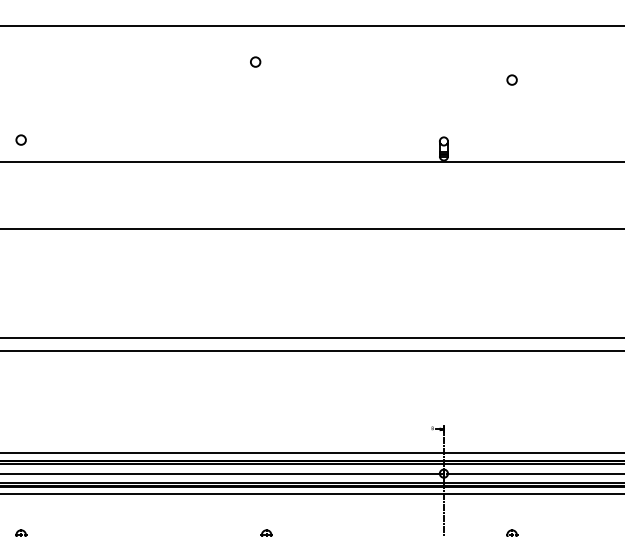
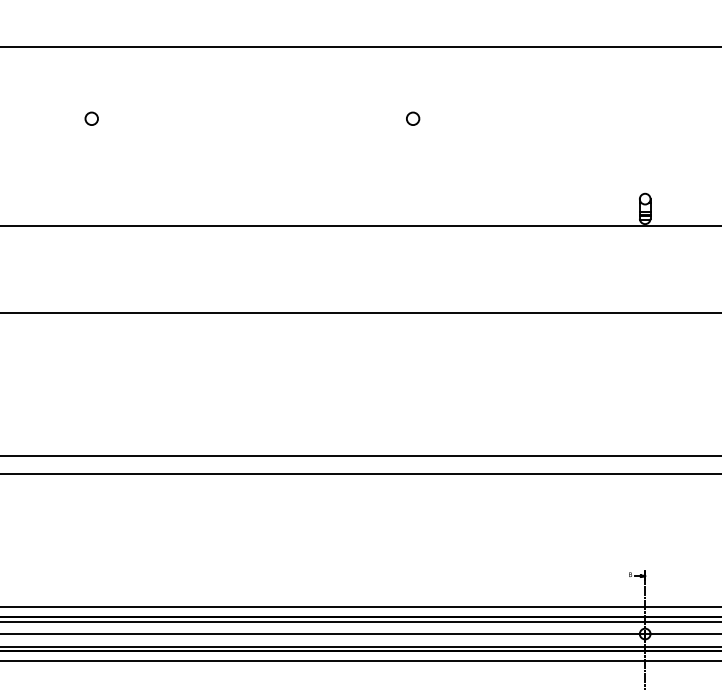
circle: (255, 61) -> (412, 118), moved
circle: (20, 139) -> (90, 118), moved

